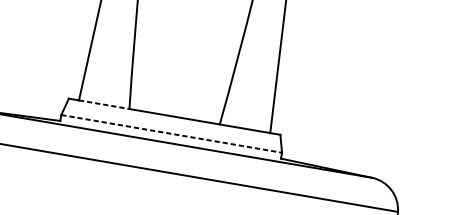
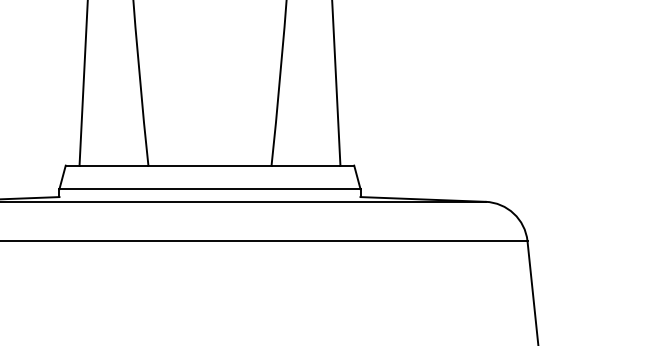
line: (104, 104) -> (114, 165), dashed -> solid
line: (171, 134) -> (209, 189), dashed -> solid

